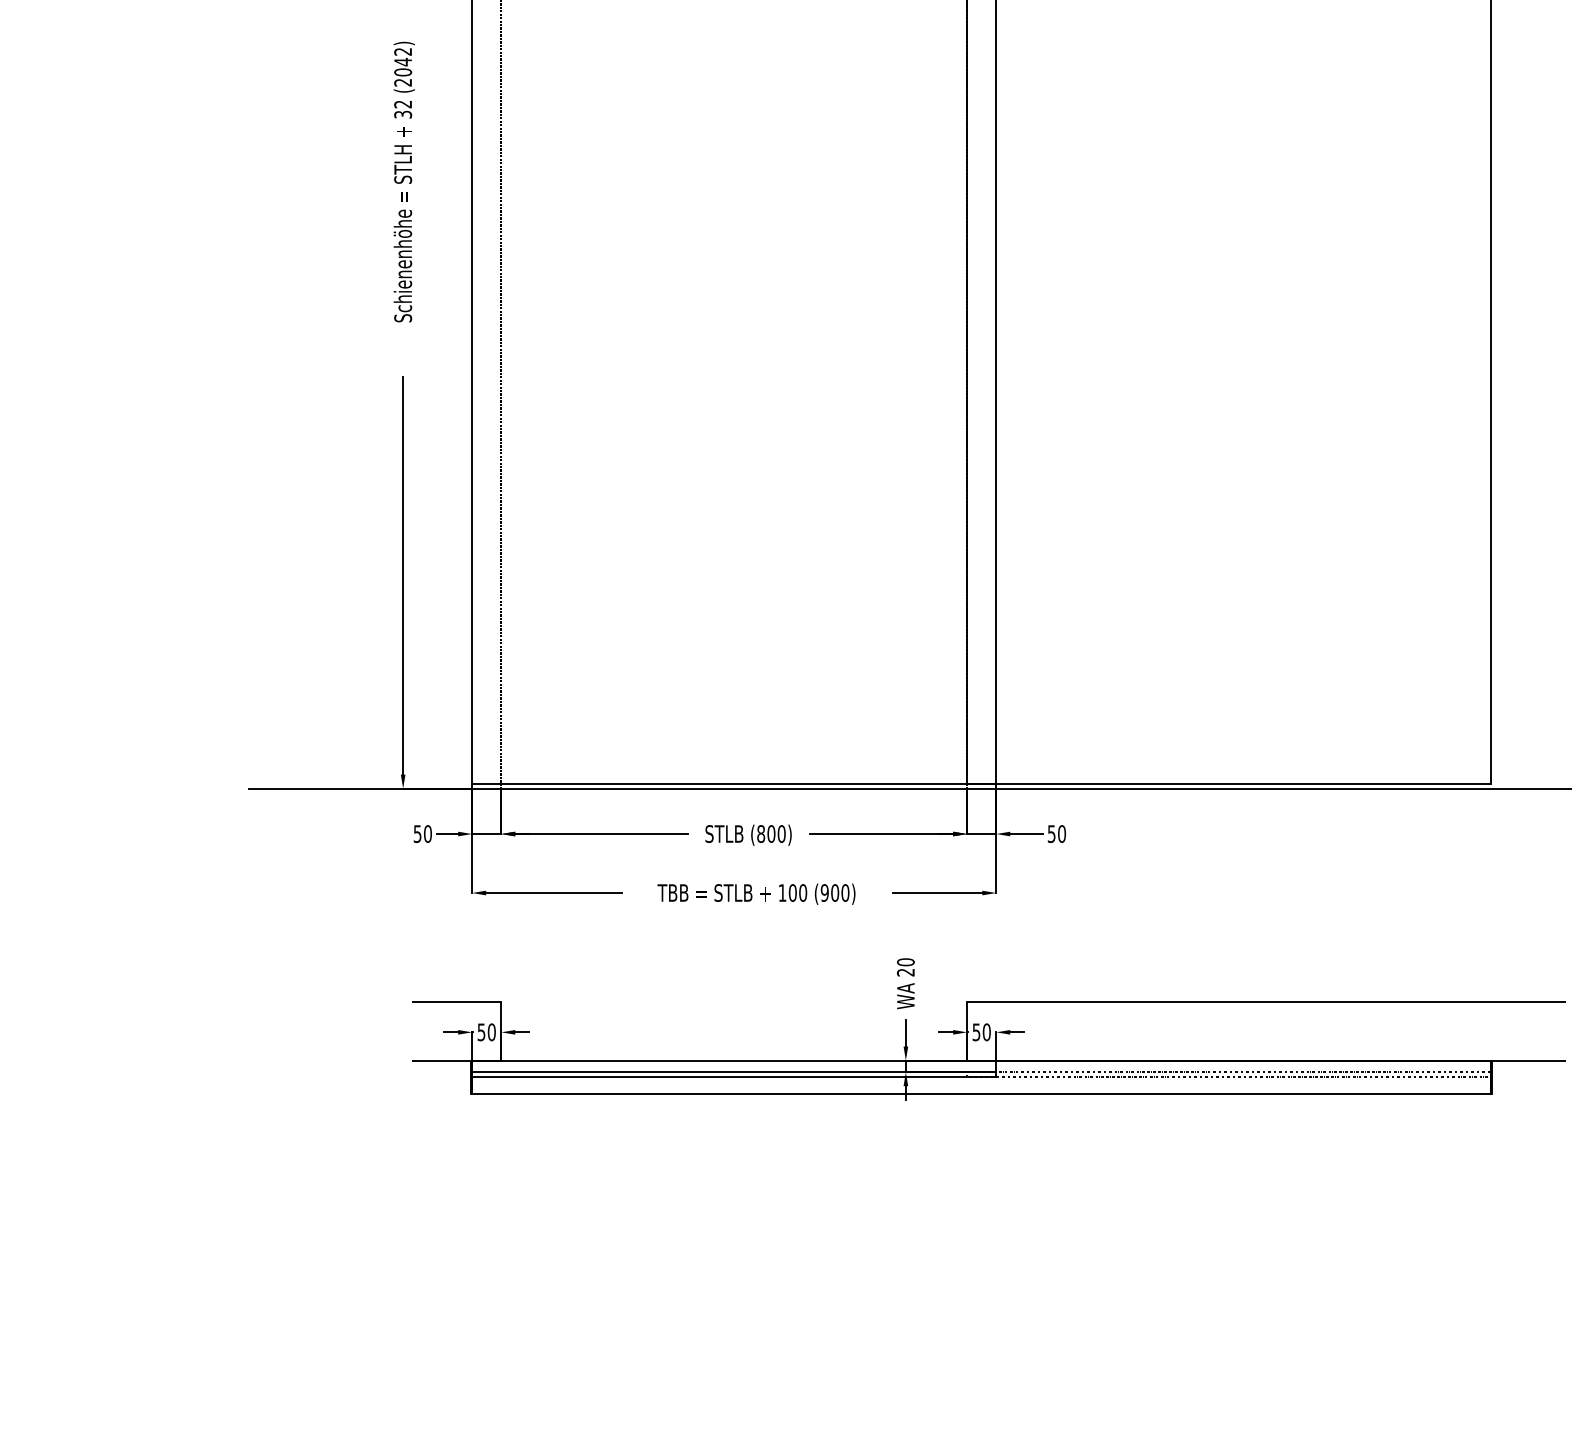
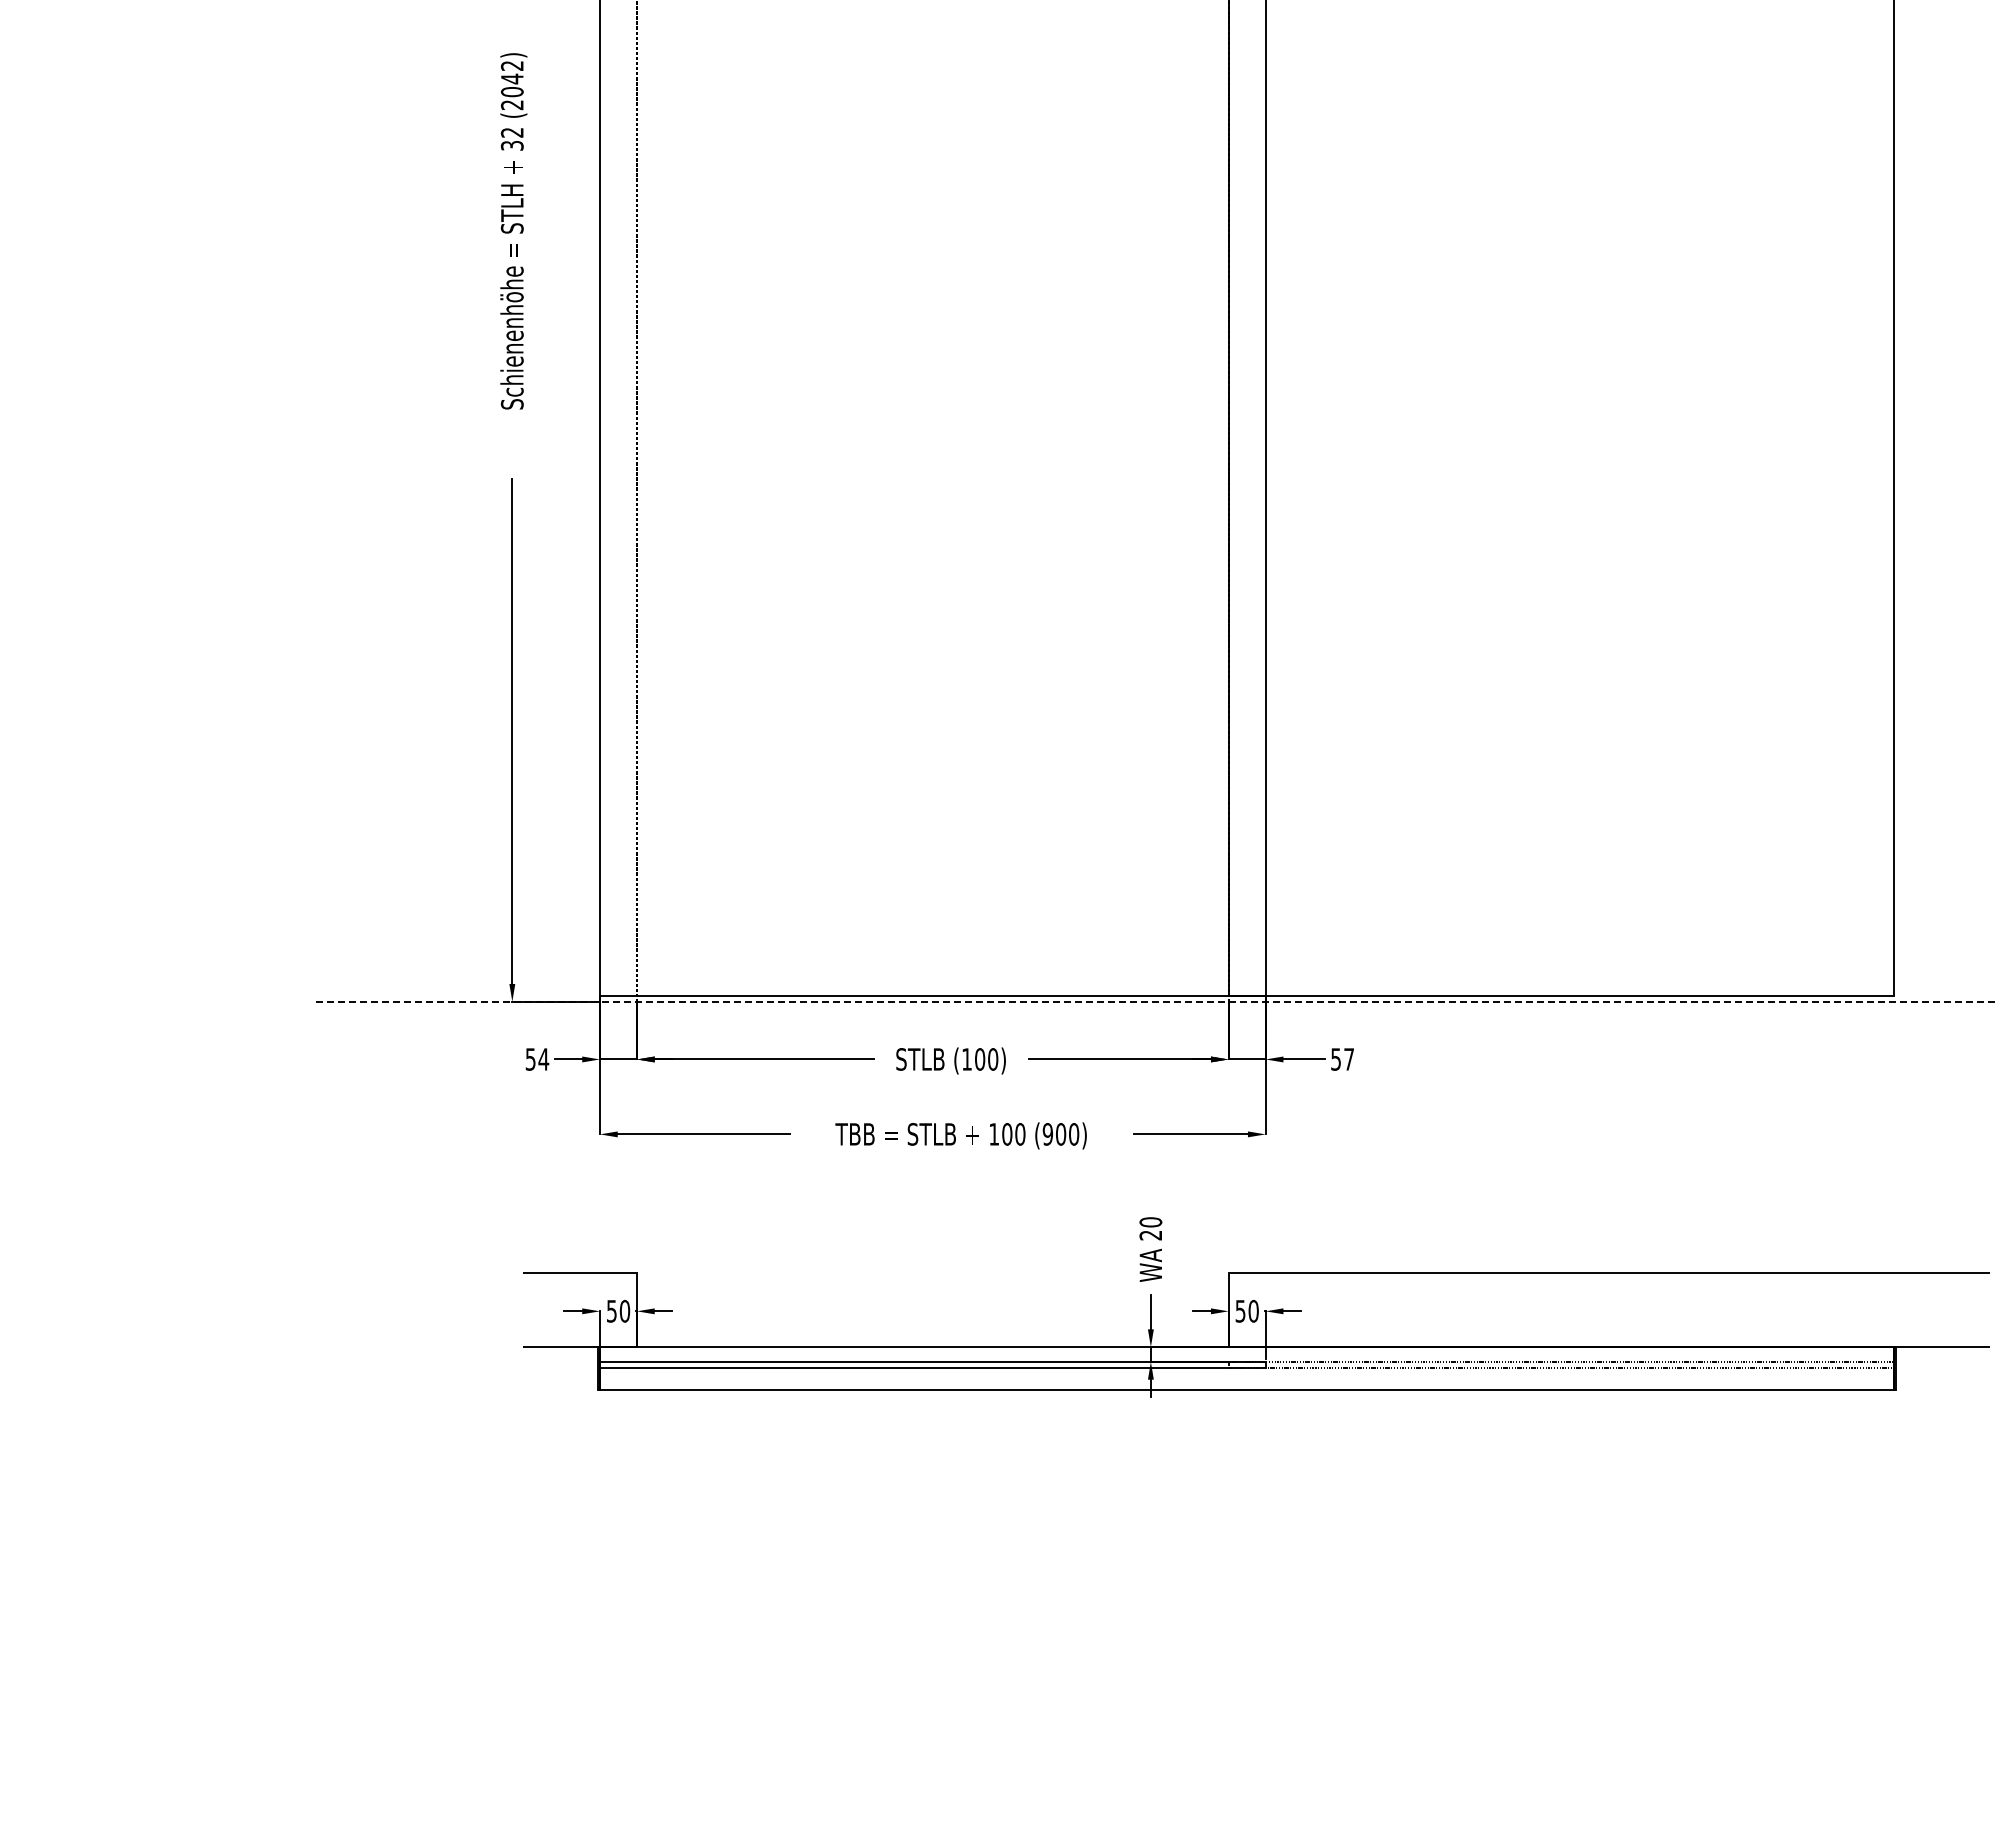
line: (909, 788) -> (1155, 1001), solid -> dashed
text: (427, 834) -> (543, 1059), 50 -> 54
text: (761, 834) -> (967, 1059), (800) -> (100)
text: (1062, 834) -> (1349, 1059), 50 -> 57

